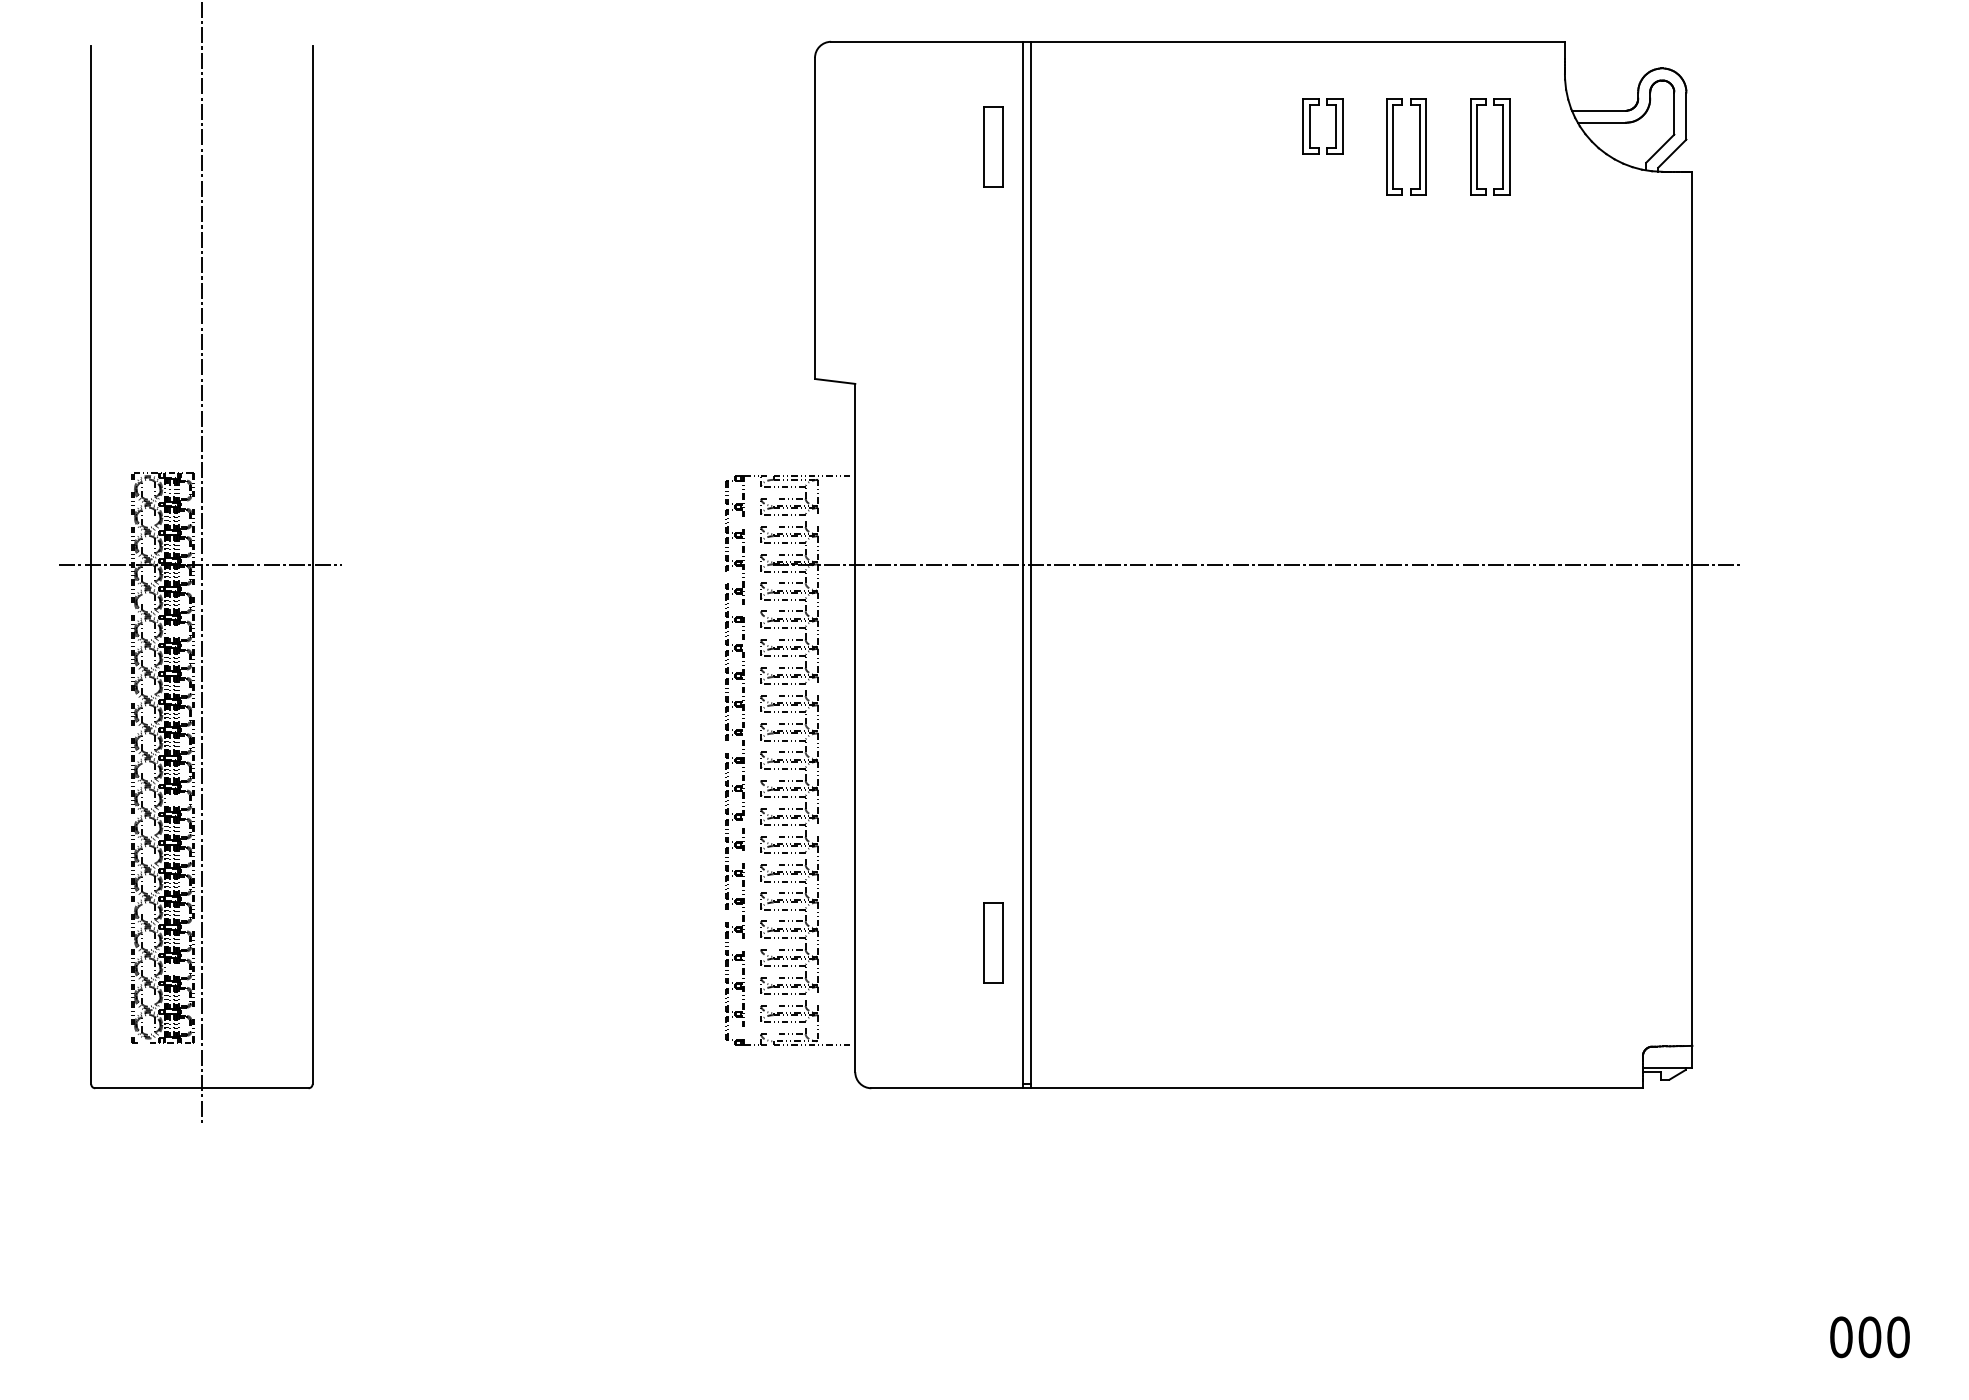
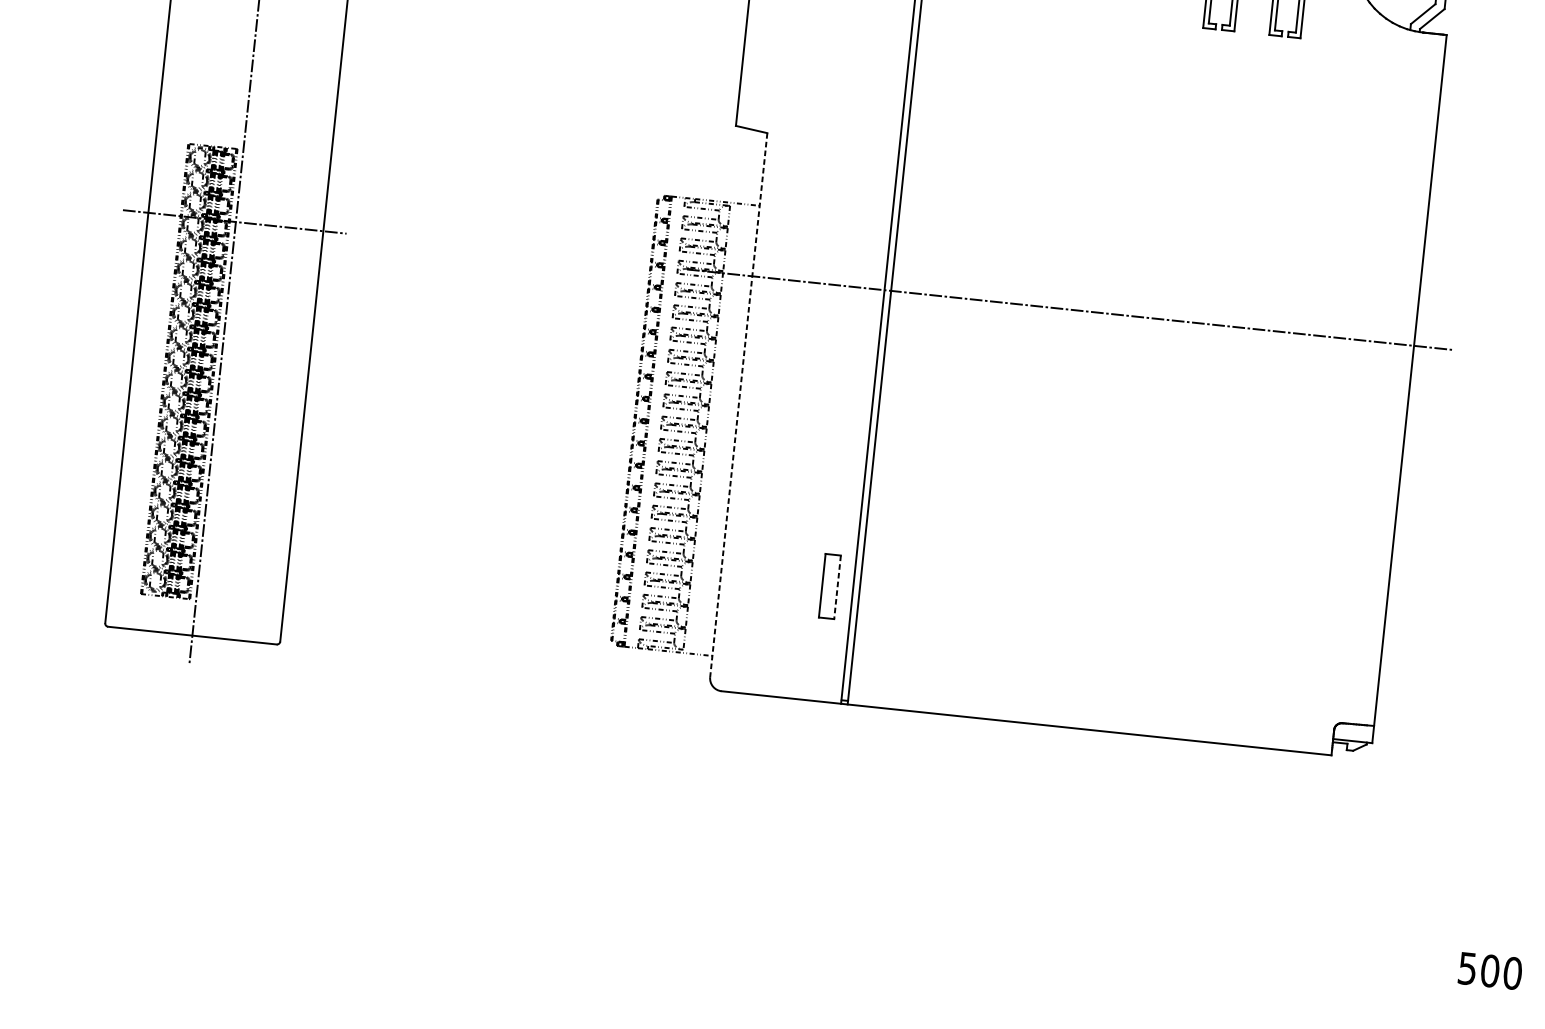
line: (855, 728) -> (738, 405), solid -> dashed
line: (1002, 943) -> (837, 587), solid -> dashed
text: (1841, 1337) -> (1467, 968), 000 -> 500

